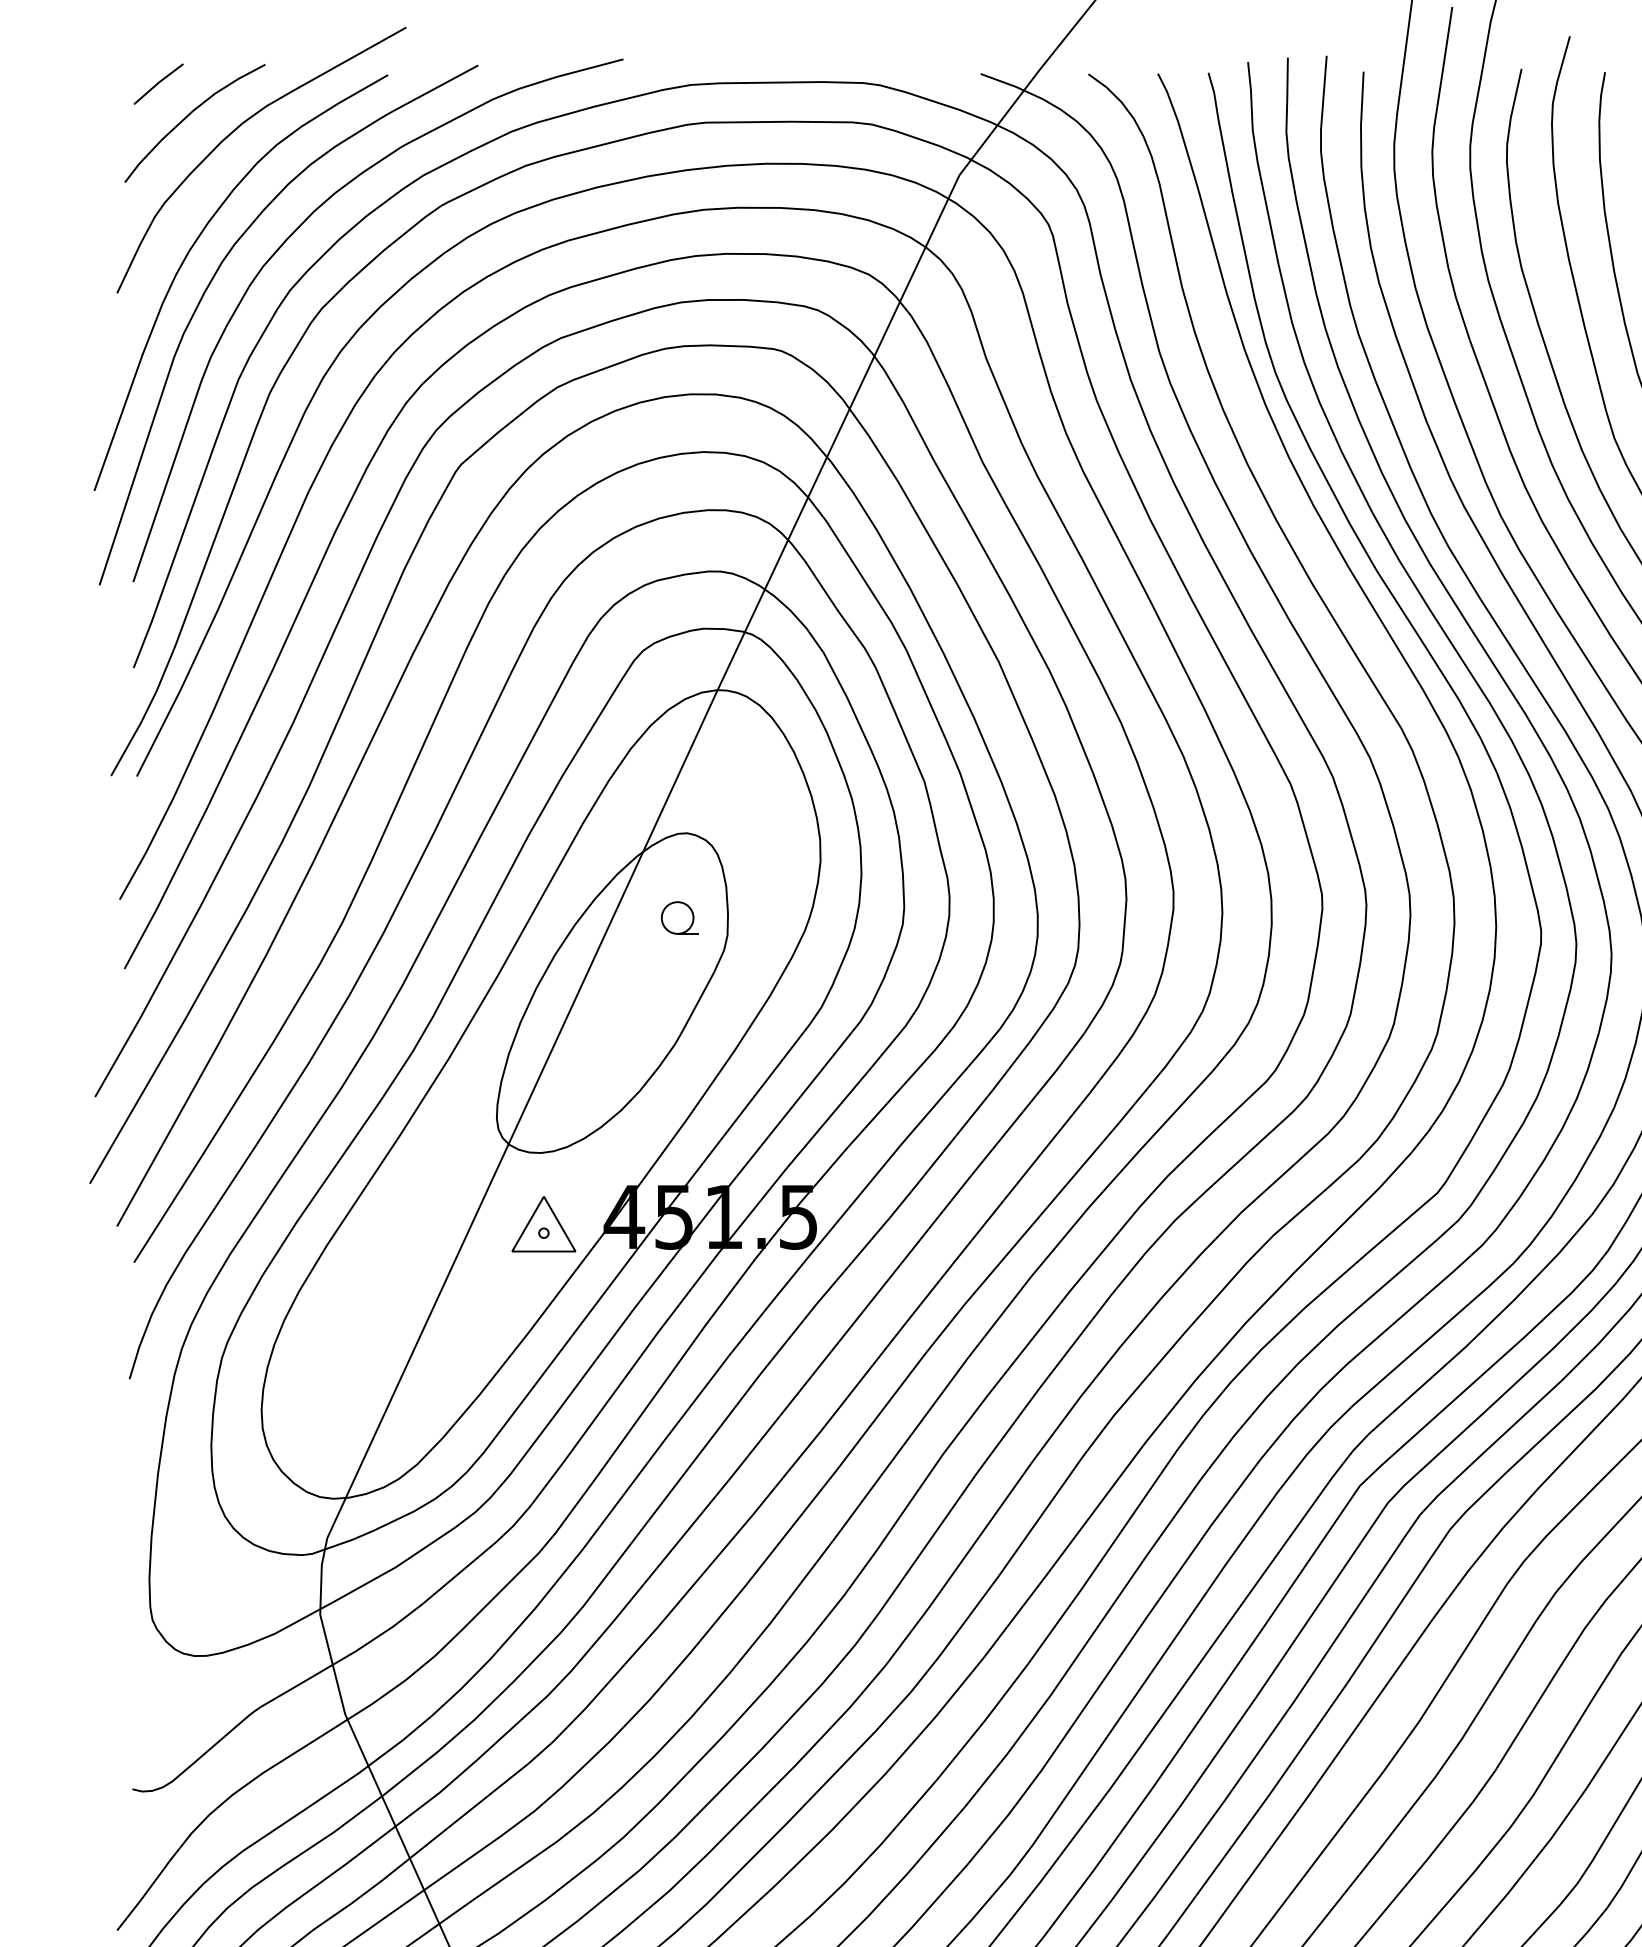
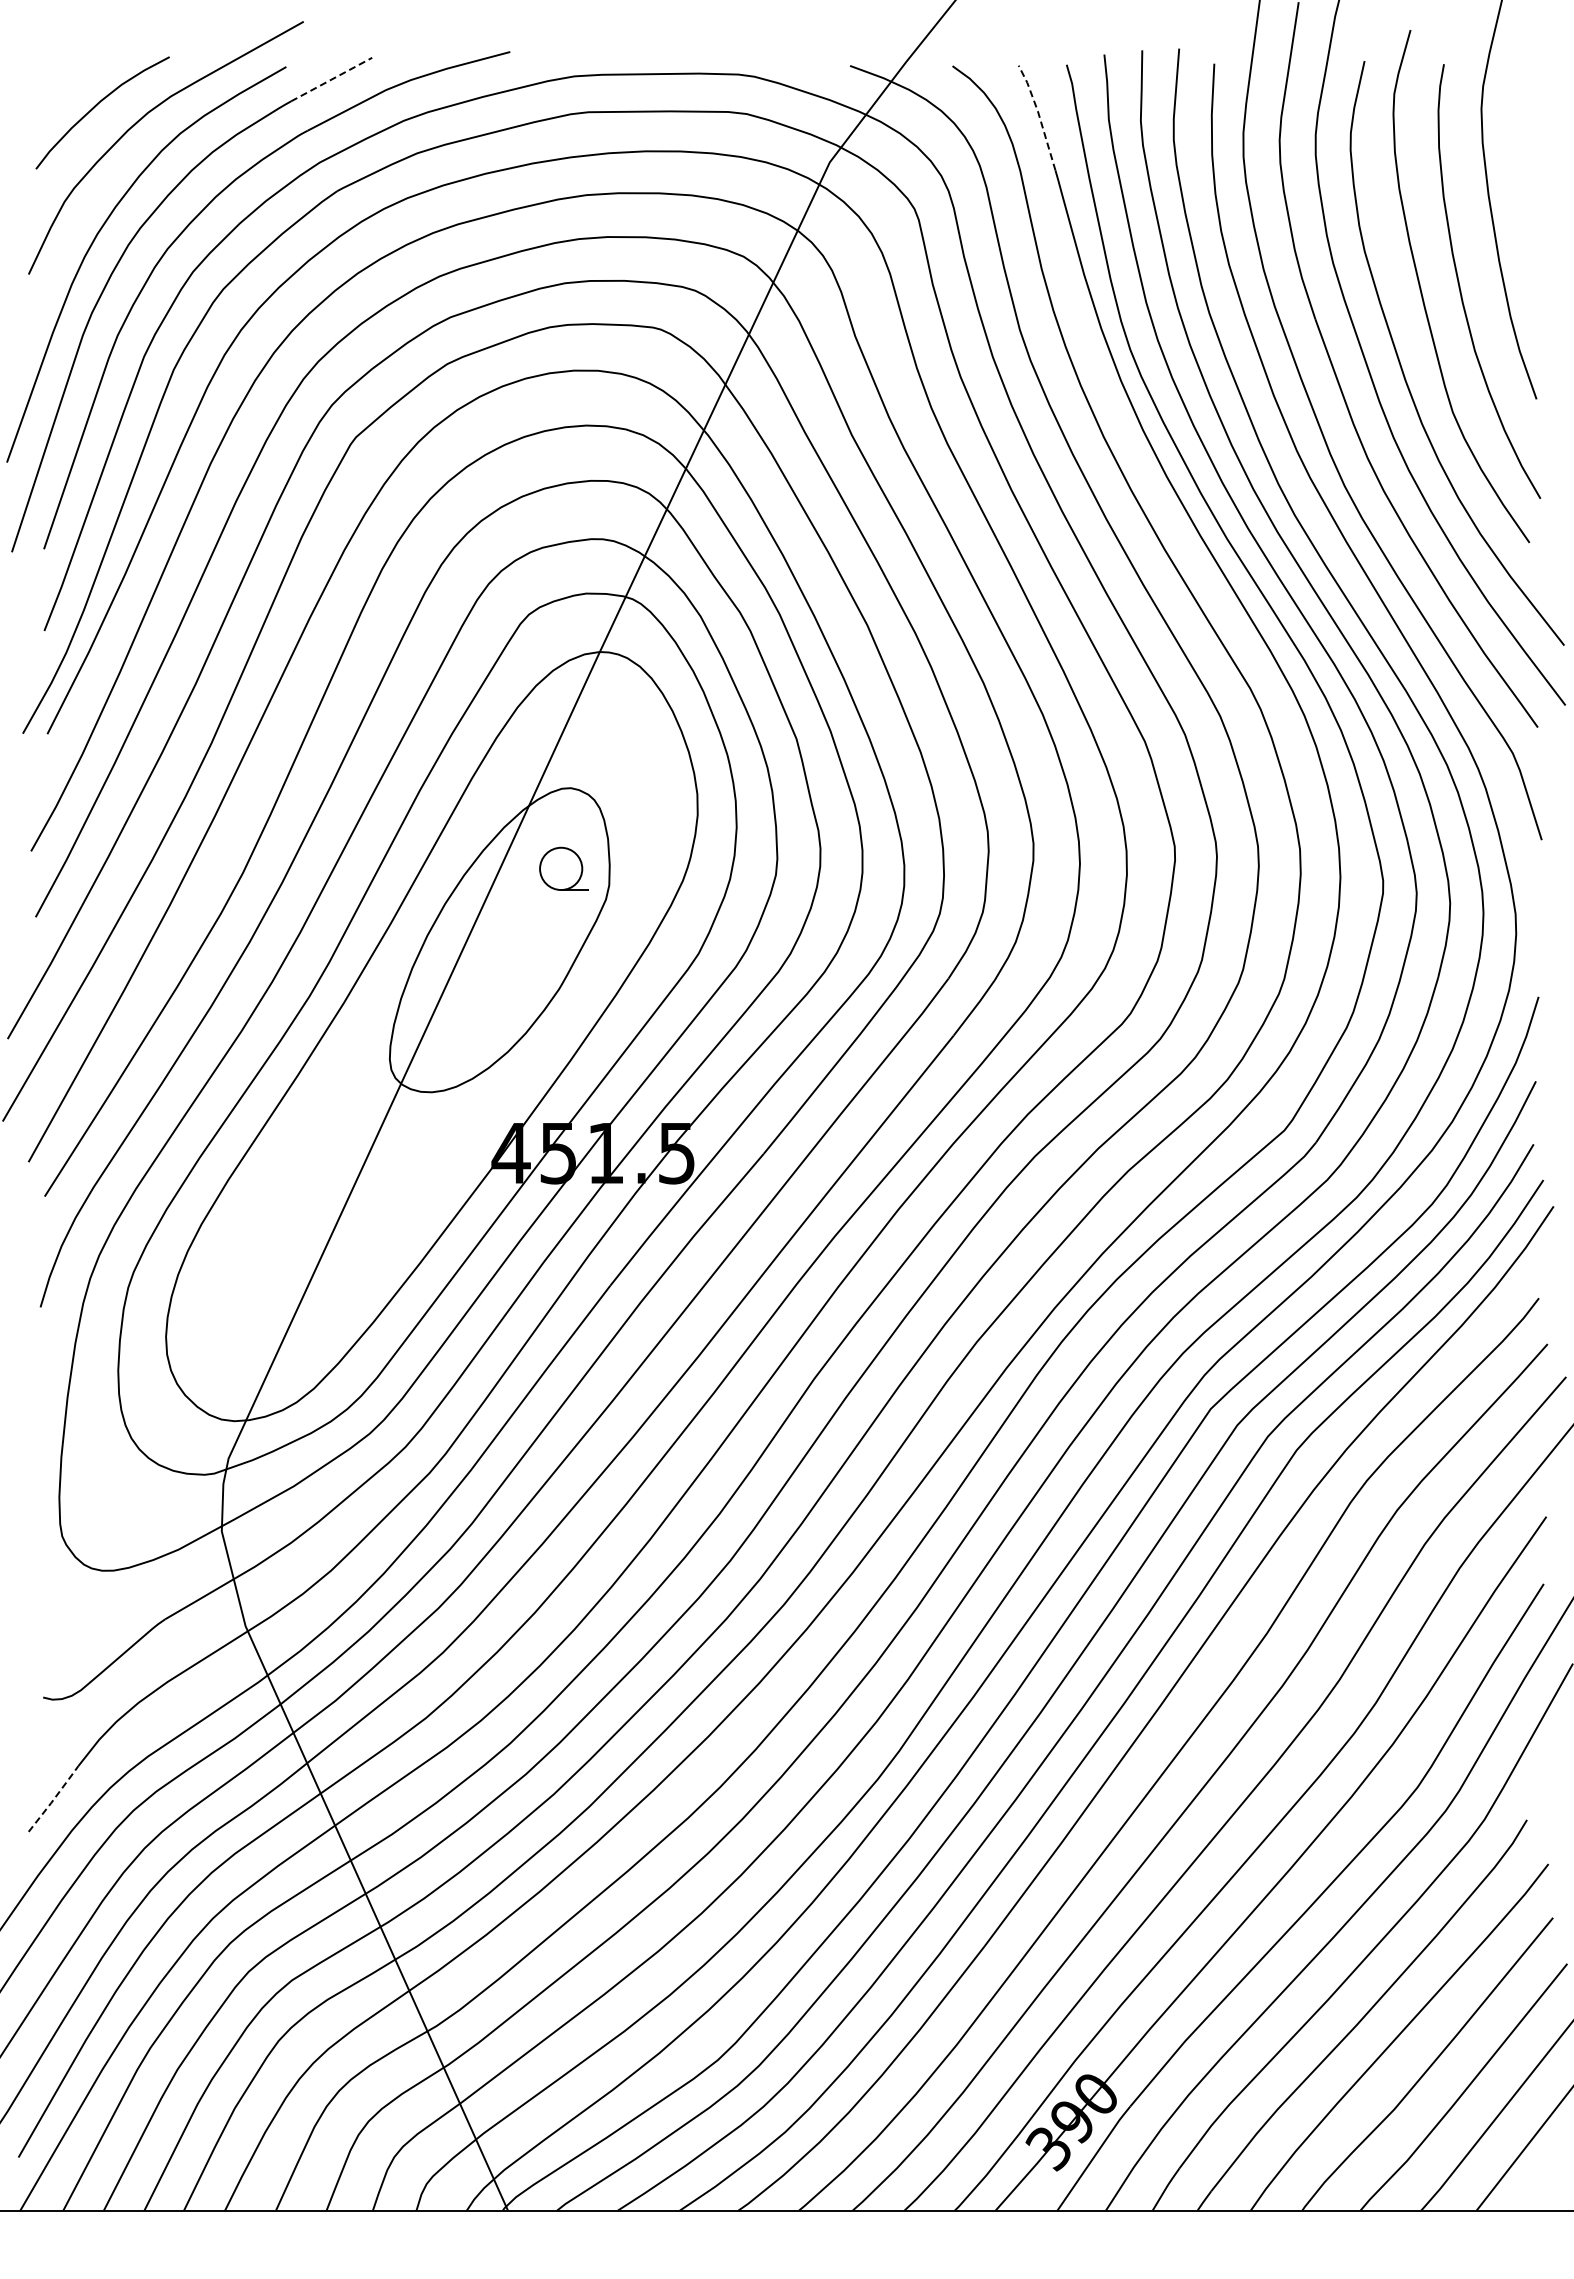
line: (157, 84) -> (67, 75), removed
line: (436, 88) -> (332, 79), solid -> dashed
line: (1179, 126) -> (1039, 115), solid -> dashed
part: (679, 917) -> (563, 868), size x1.4
part: (543, 1223) -> (434, 1159), removed
line: (144, 1896) -> (54, 1799), solid -> dashed

